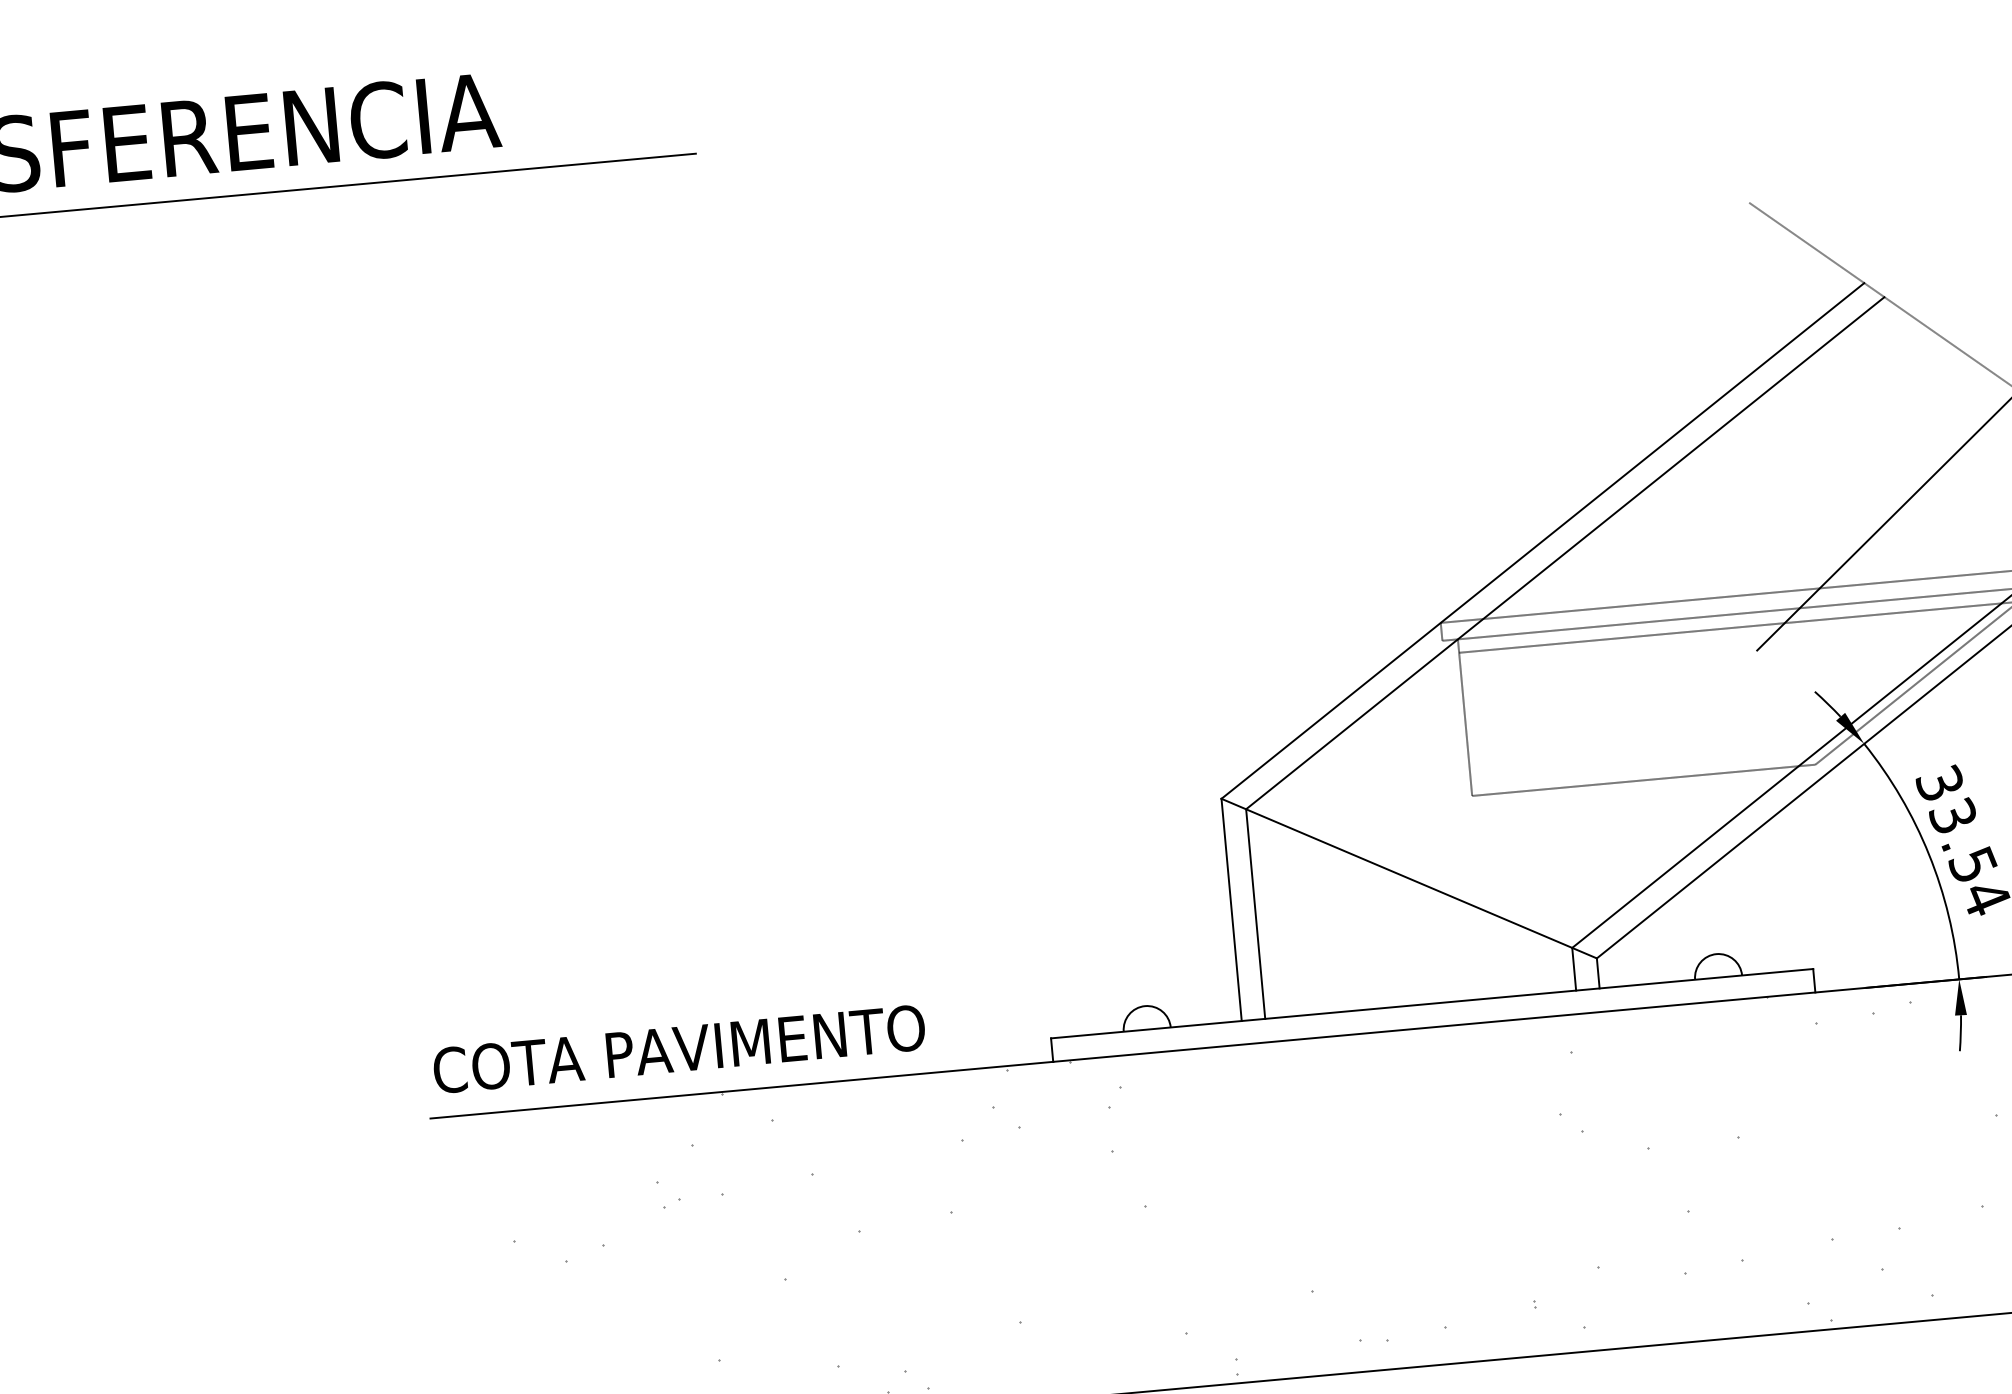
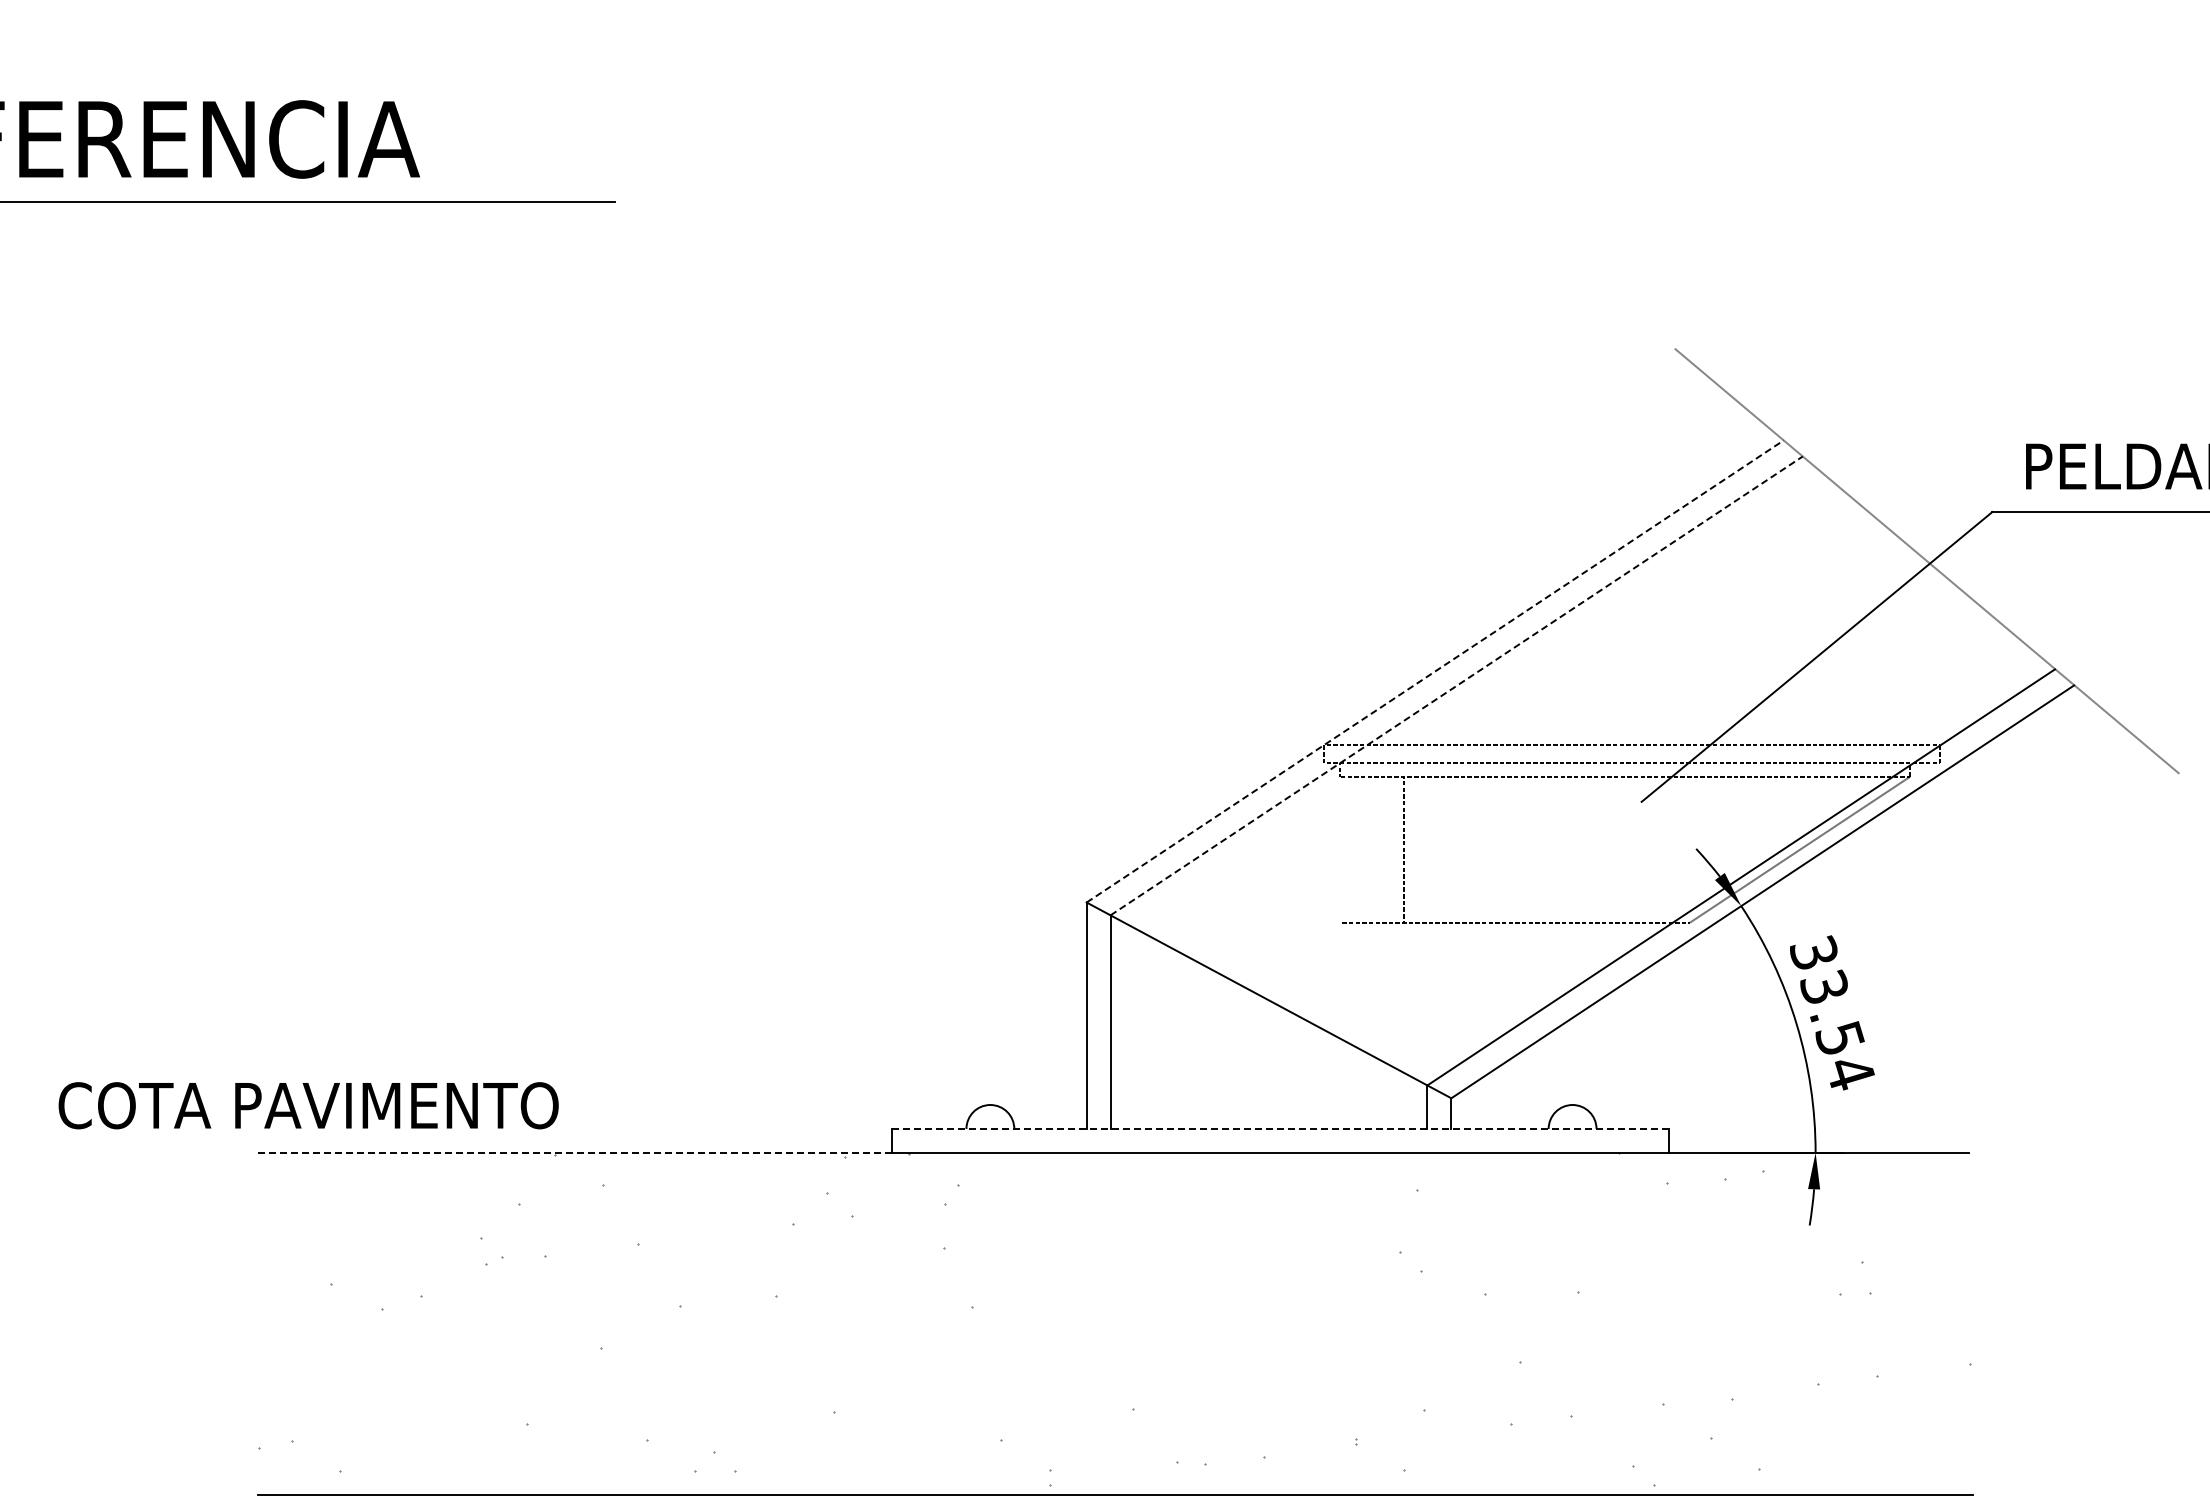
line: (1543, 540) -> (1435, 671), solid -> dashed
line: (1566, 552) -> (1457, 685), solid -> dashed
line: (1465, 724) -> (1404, 849), moved
line: (1431, 1003) -> (1280, 1128), solid -> dashed
text: (679, 1049) -> (308, 1105), moved
line: (741, 1089) -> (574, 1152), solid -> dashed

